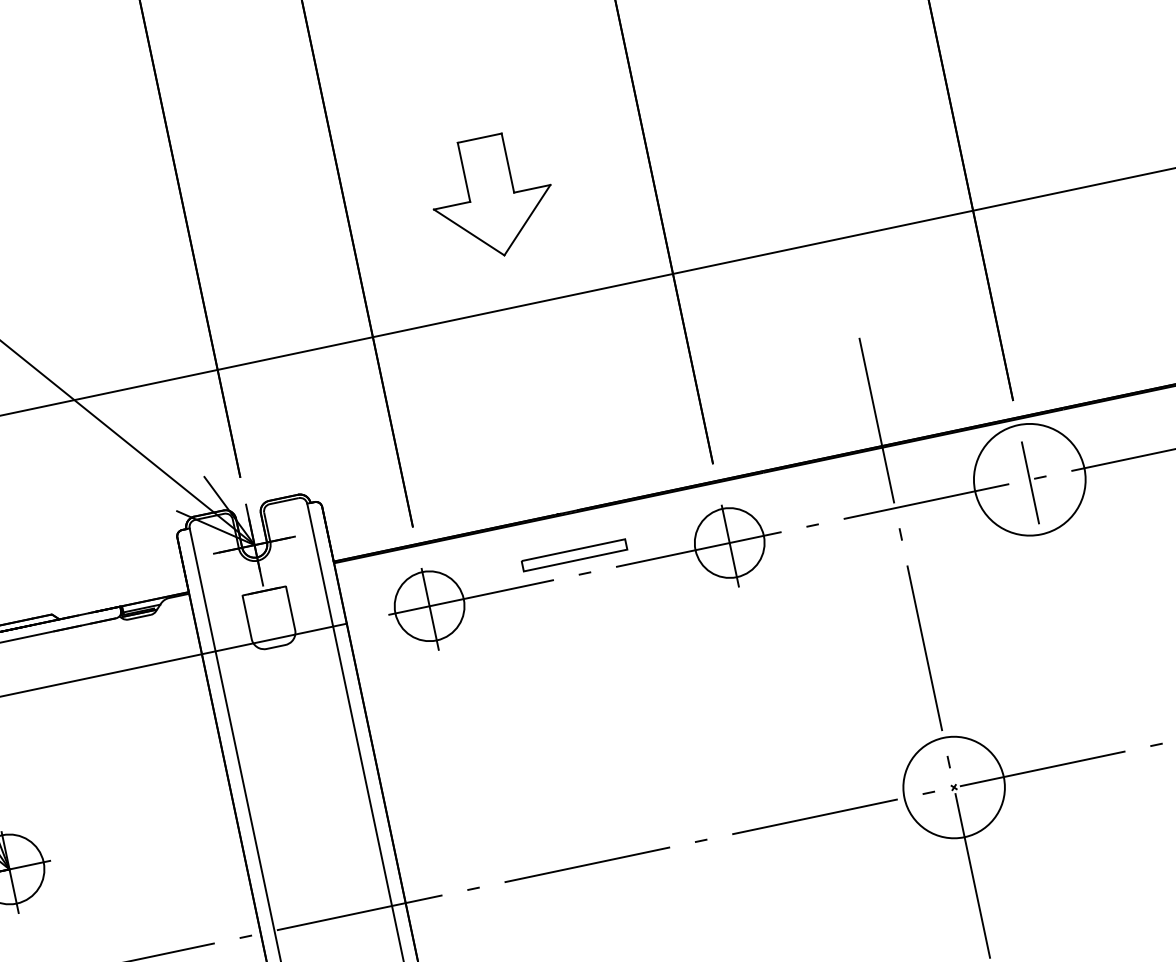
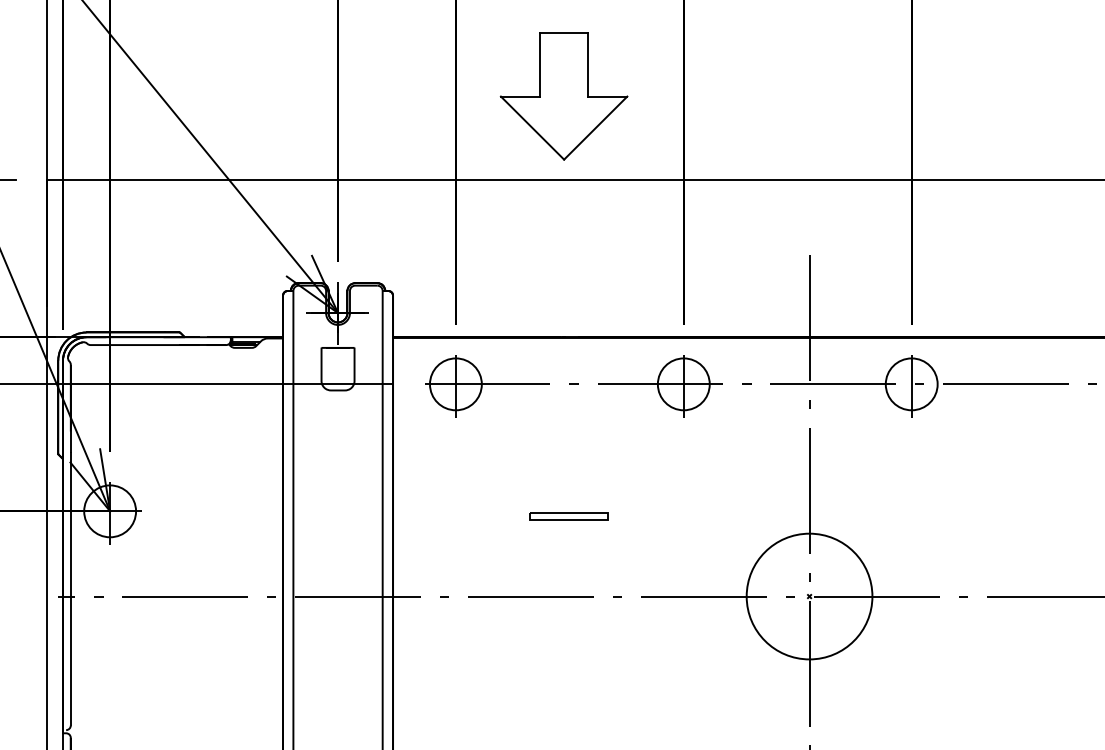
part: (491, 197) -> (563, 96), size x1.43
circle: (1029, 480) -> (911, 384), size x0.62
part: (573, 555) -> (568, 516), moved
circle: (954, 787) -> (809, 596), size x1.67

